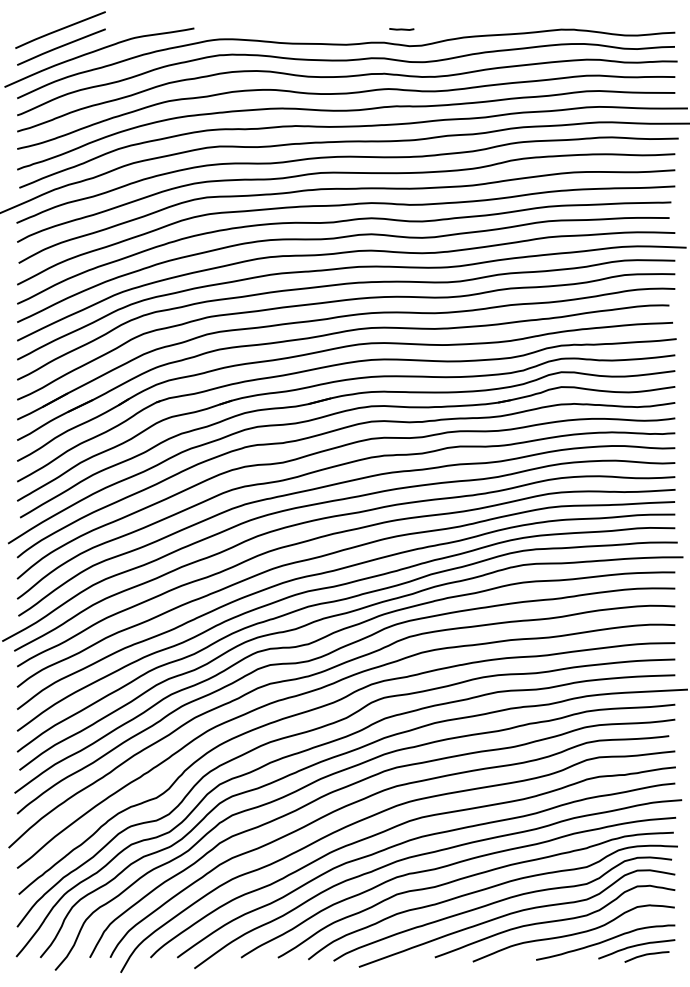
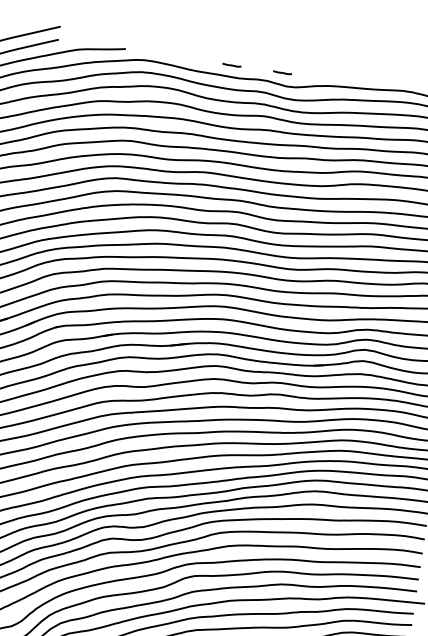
line: (334, 29) -> (231, 65), added

